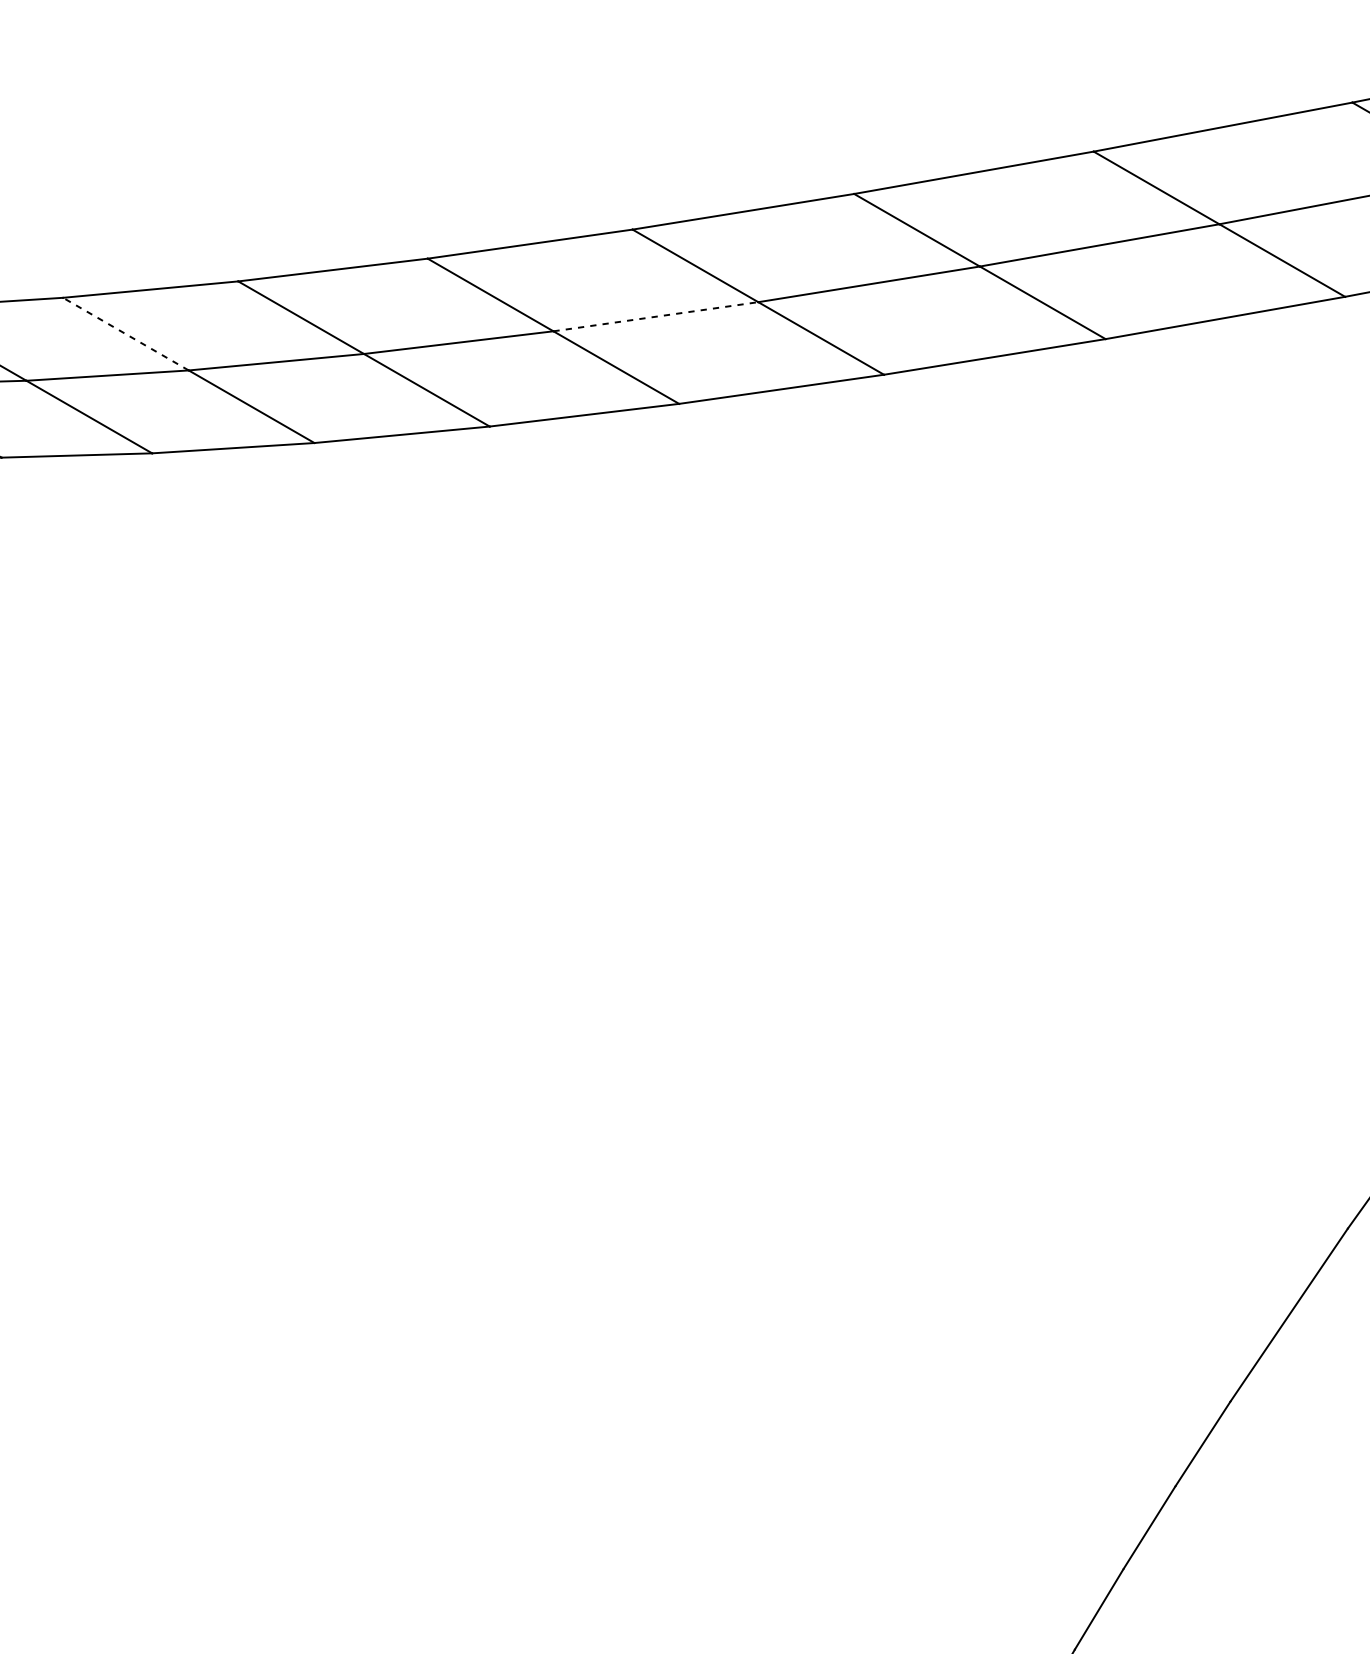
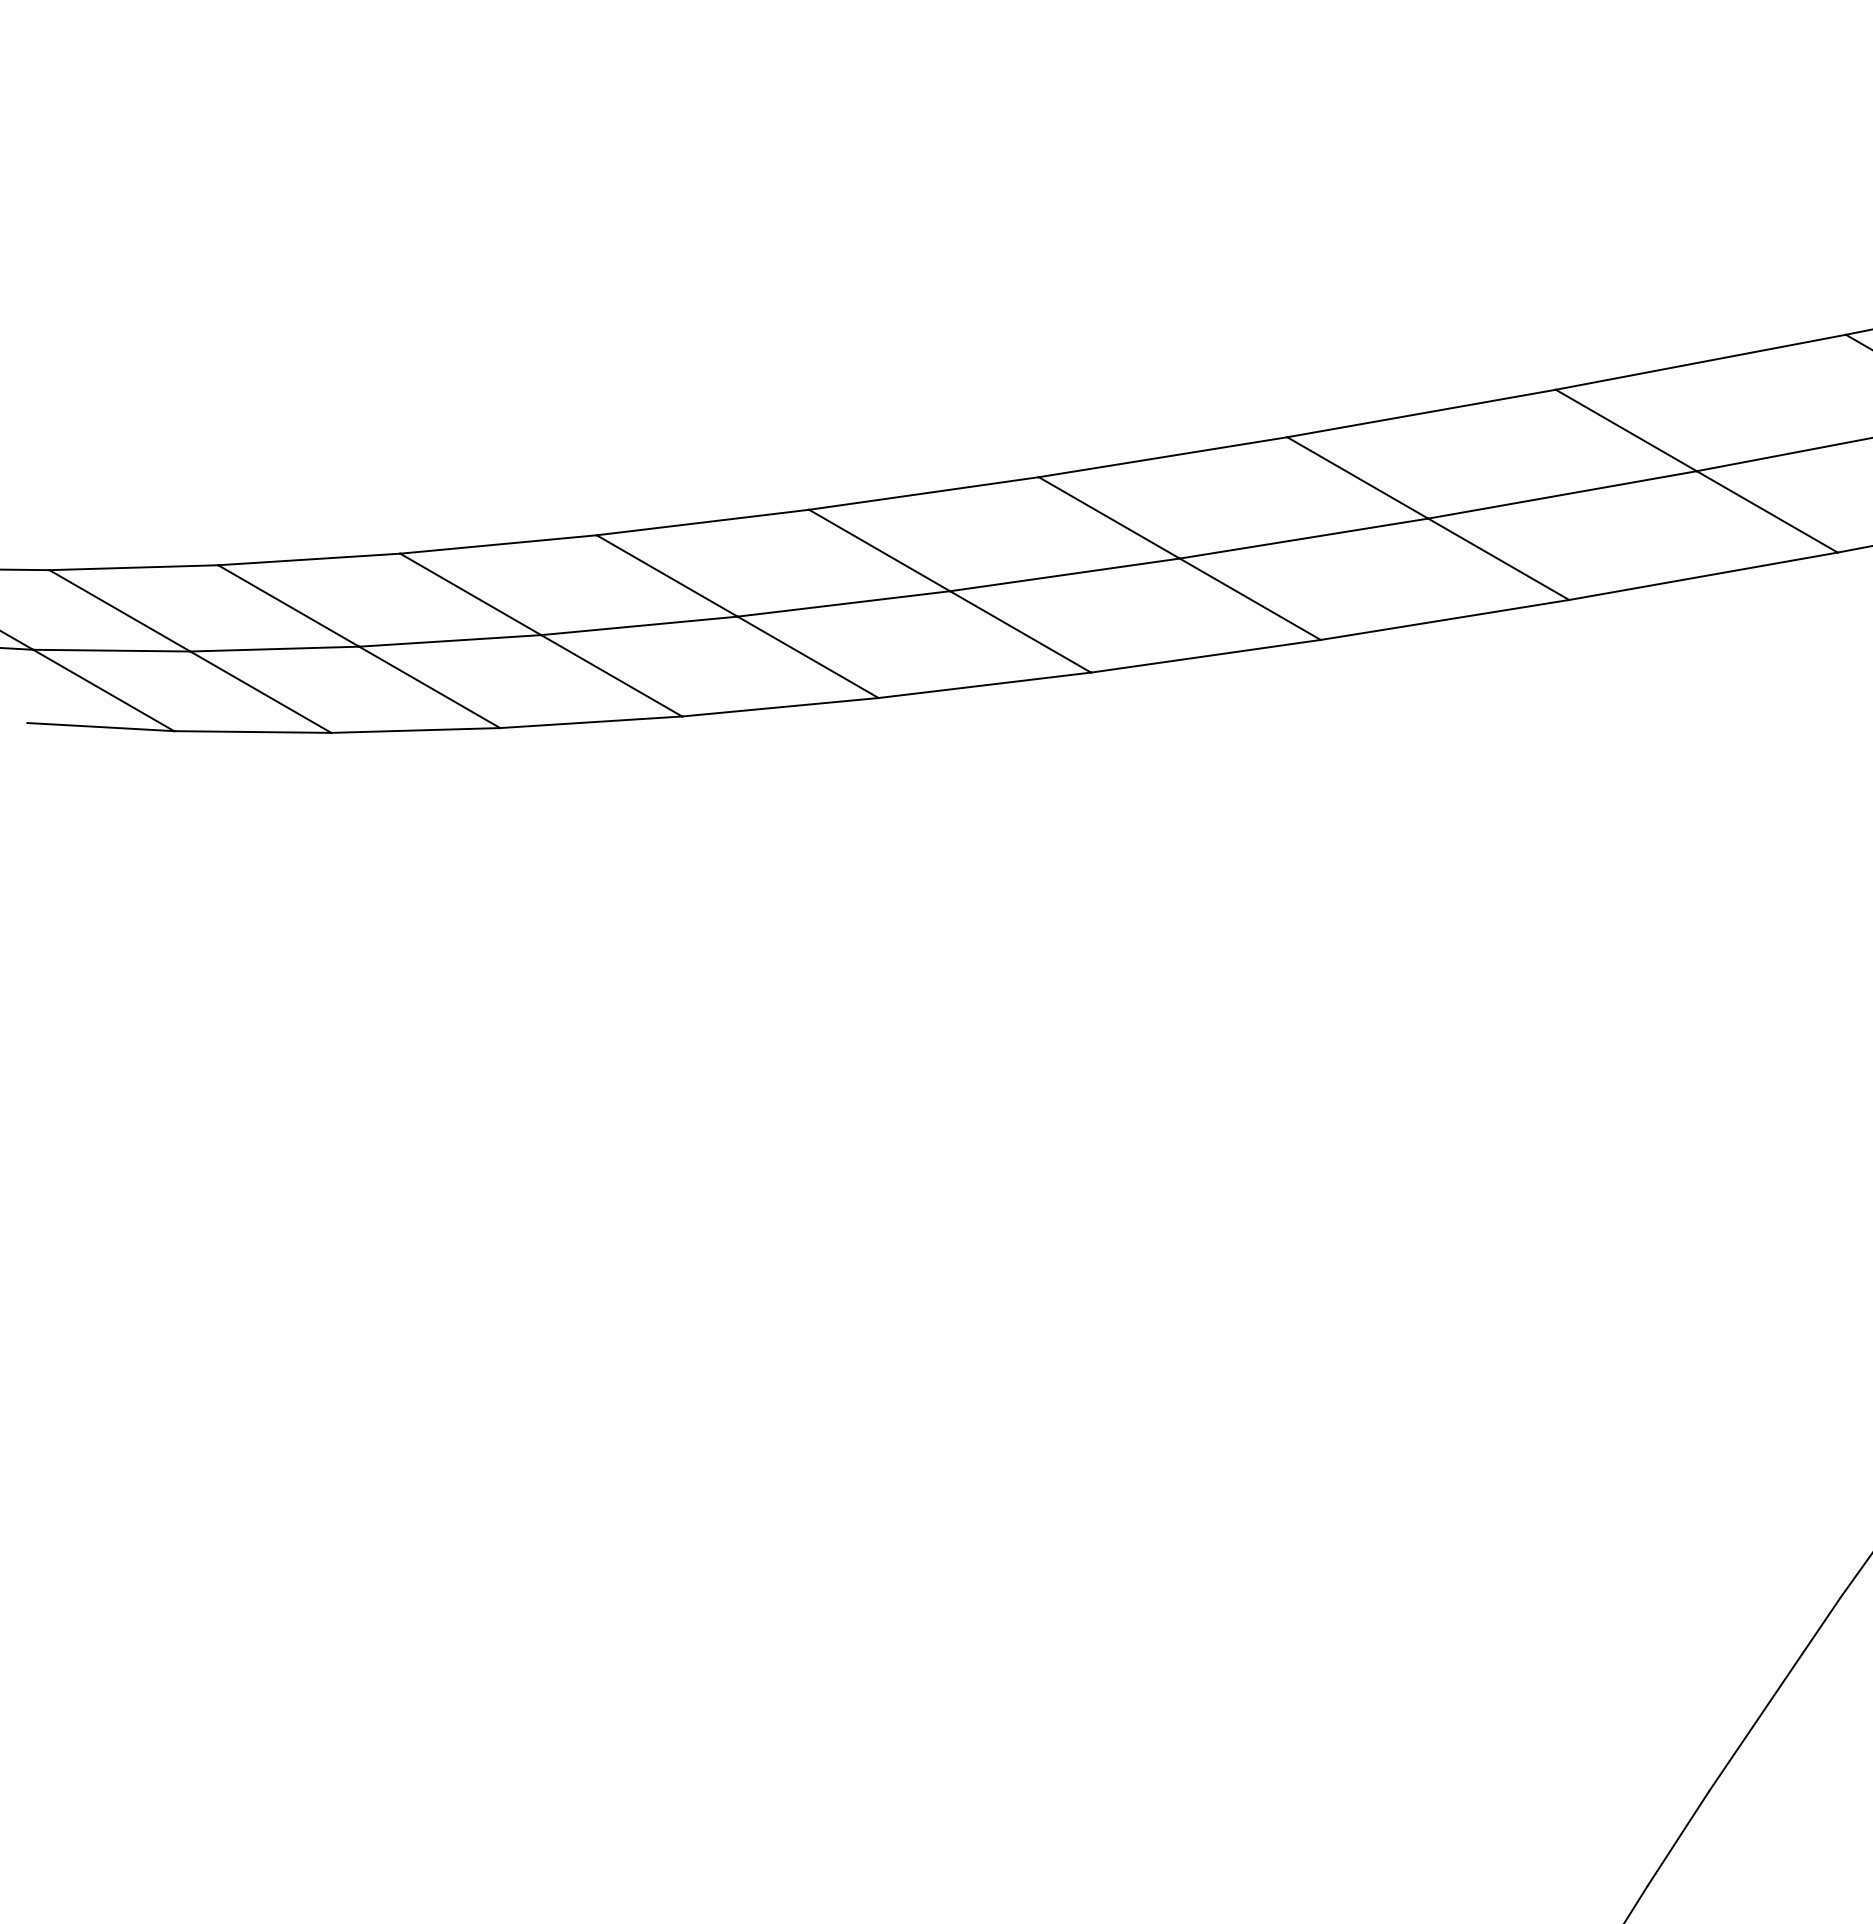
line: (656, 316) -> (1065, 574), dashed -> solid
line: (125, 334) -> (470, 594), dashed -> solid

